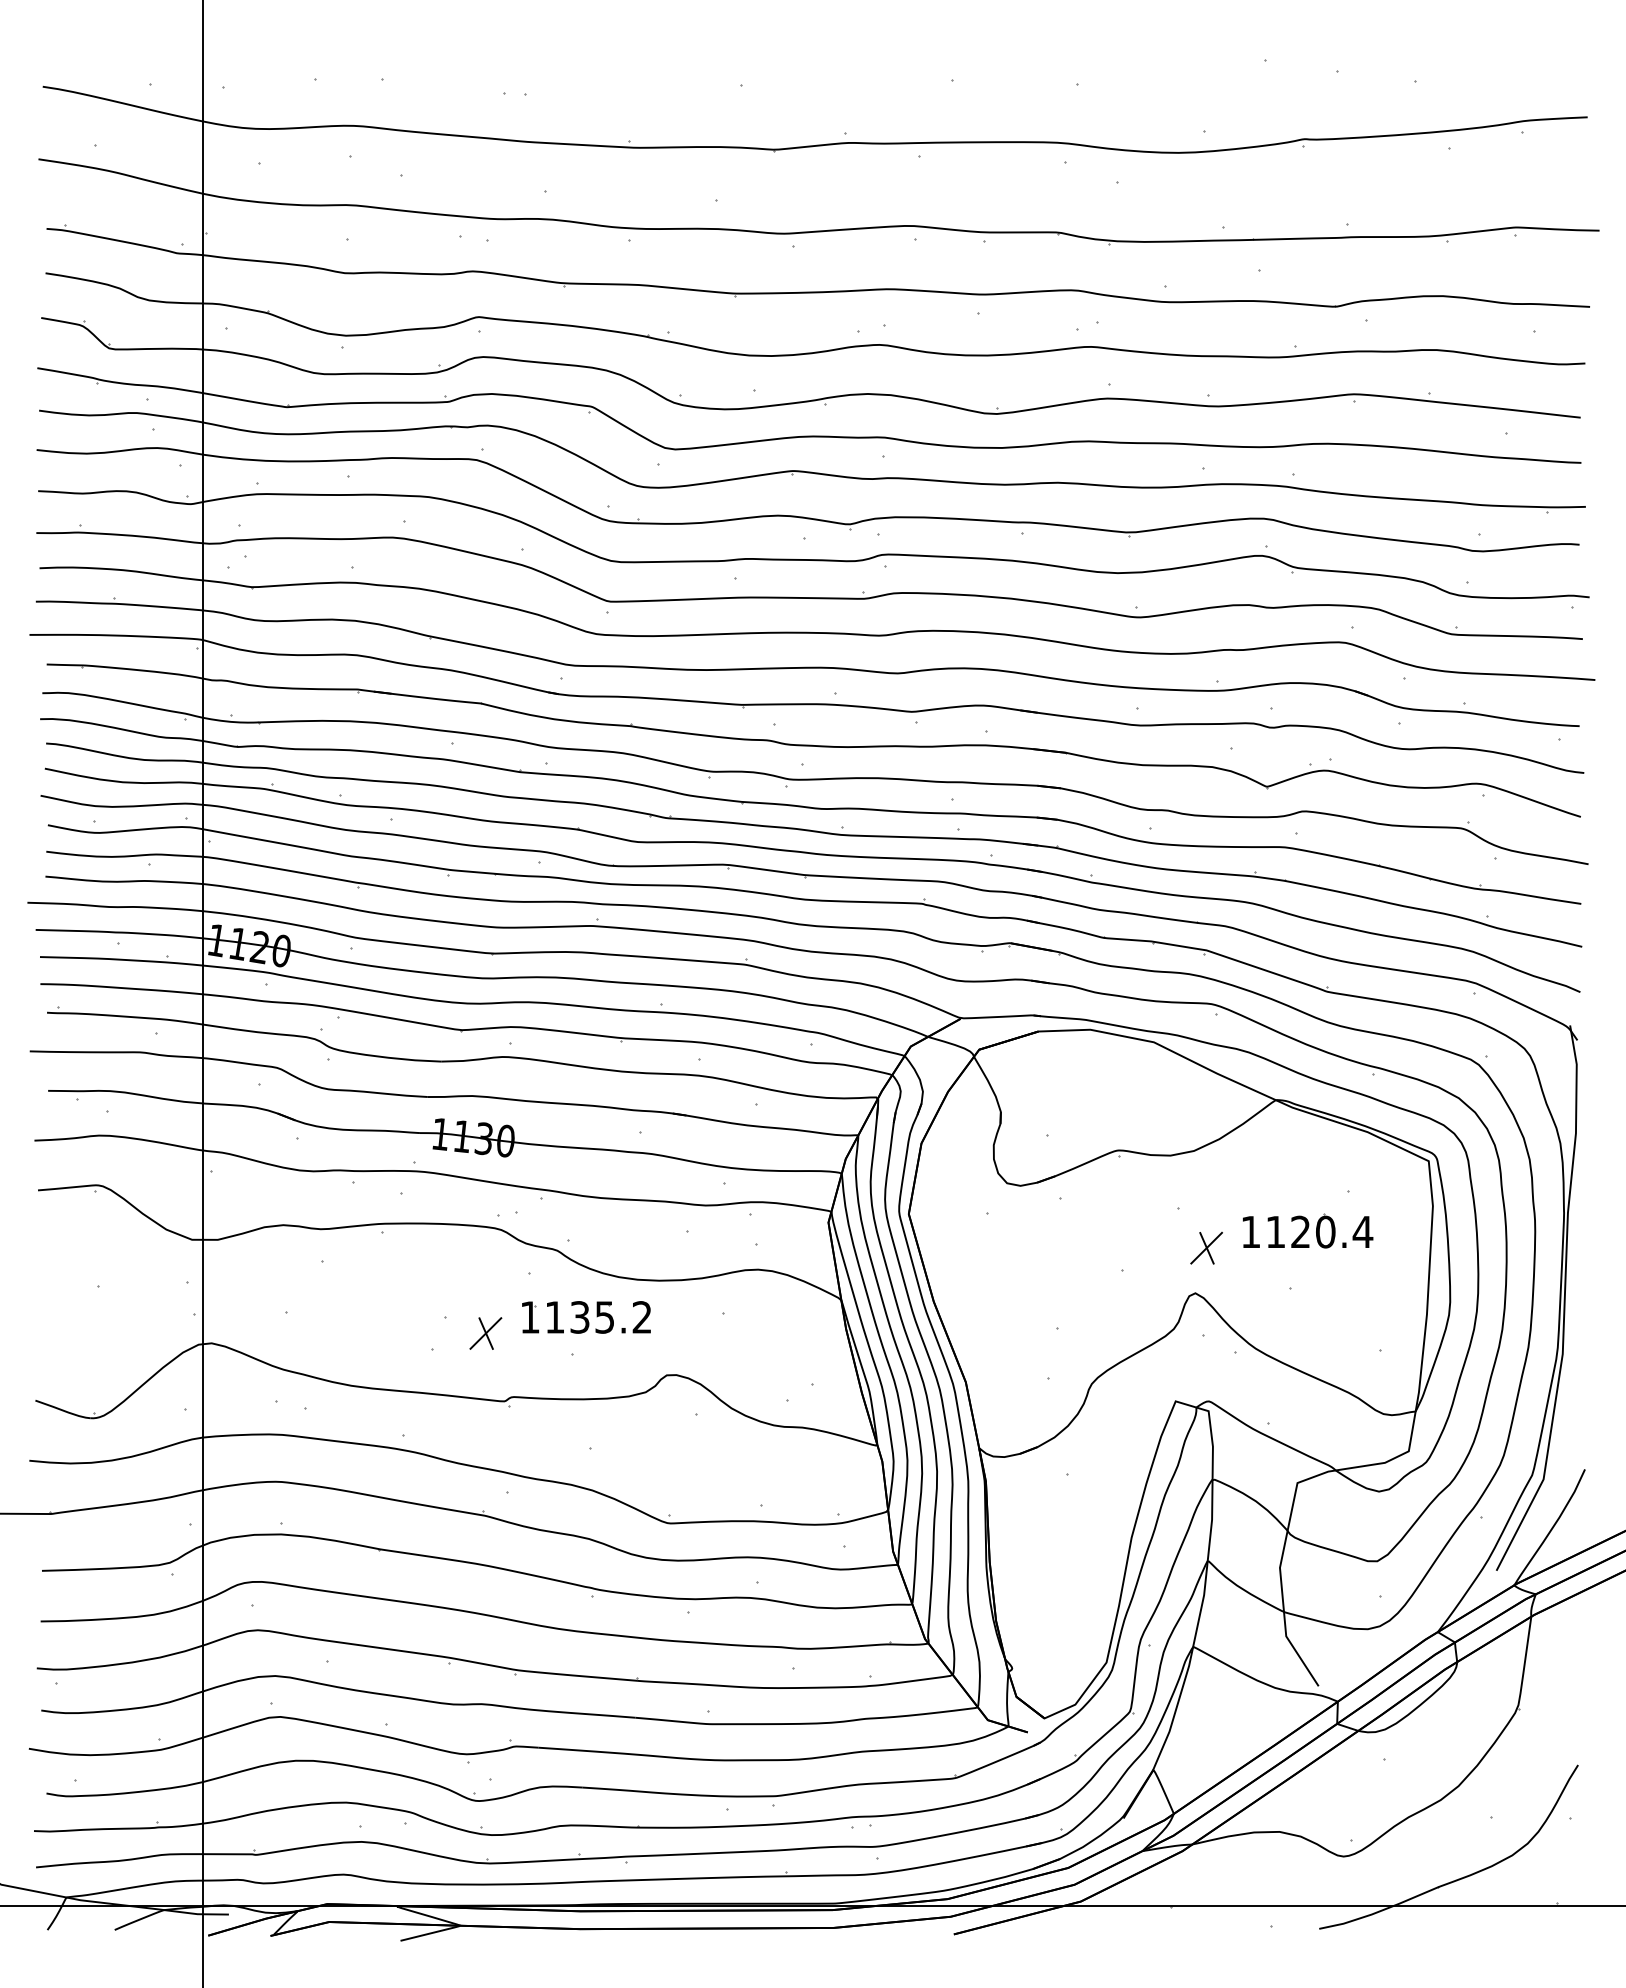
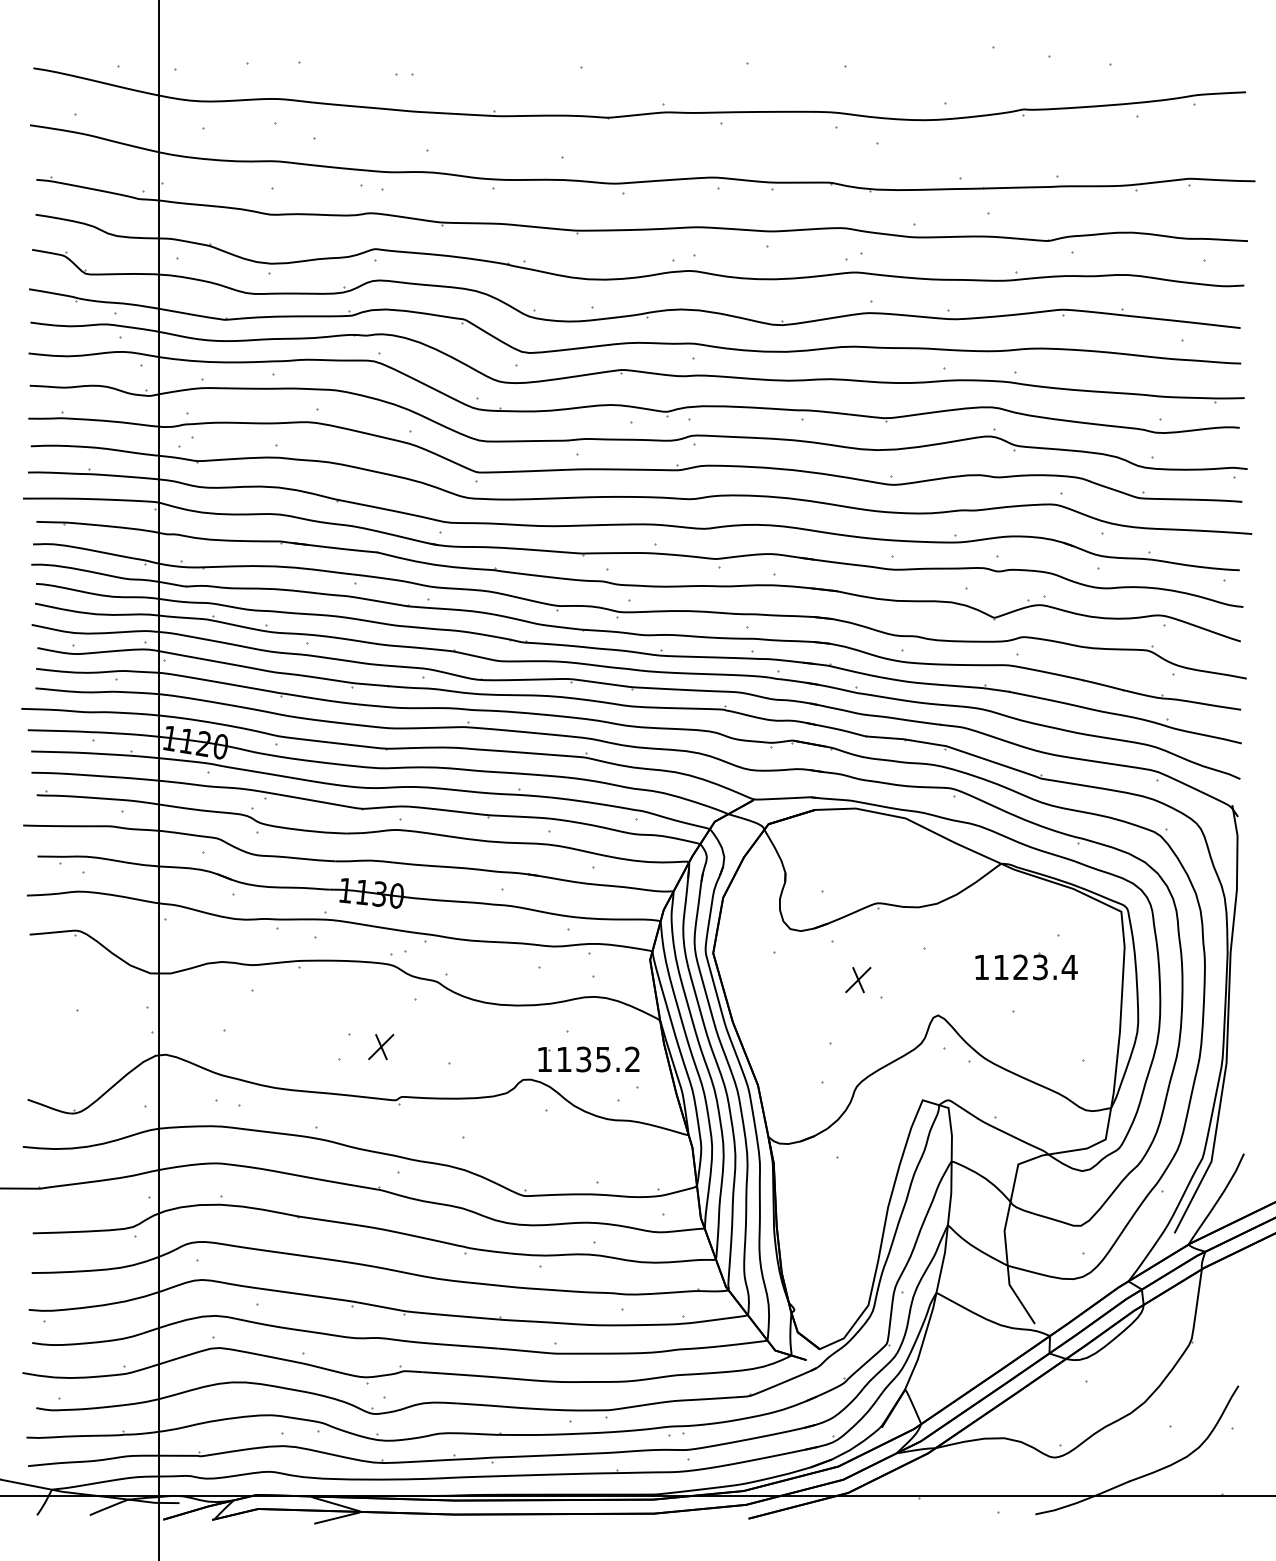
text: (1325, 1231) -> (1040, 966), 1120.4 -> 1123.4
part: (1206, 1247) -> (858, 979), moved
part: (586, 1317) -> (588, 1059), moved

